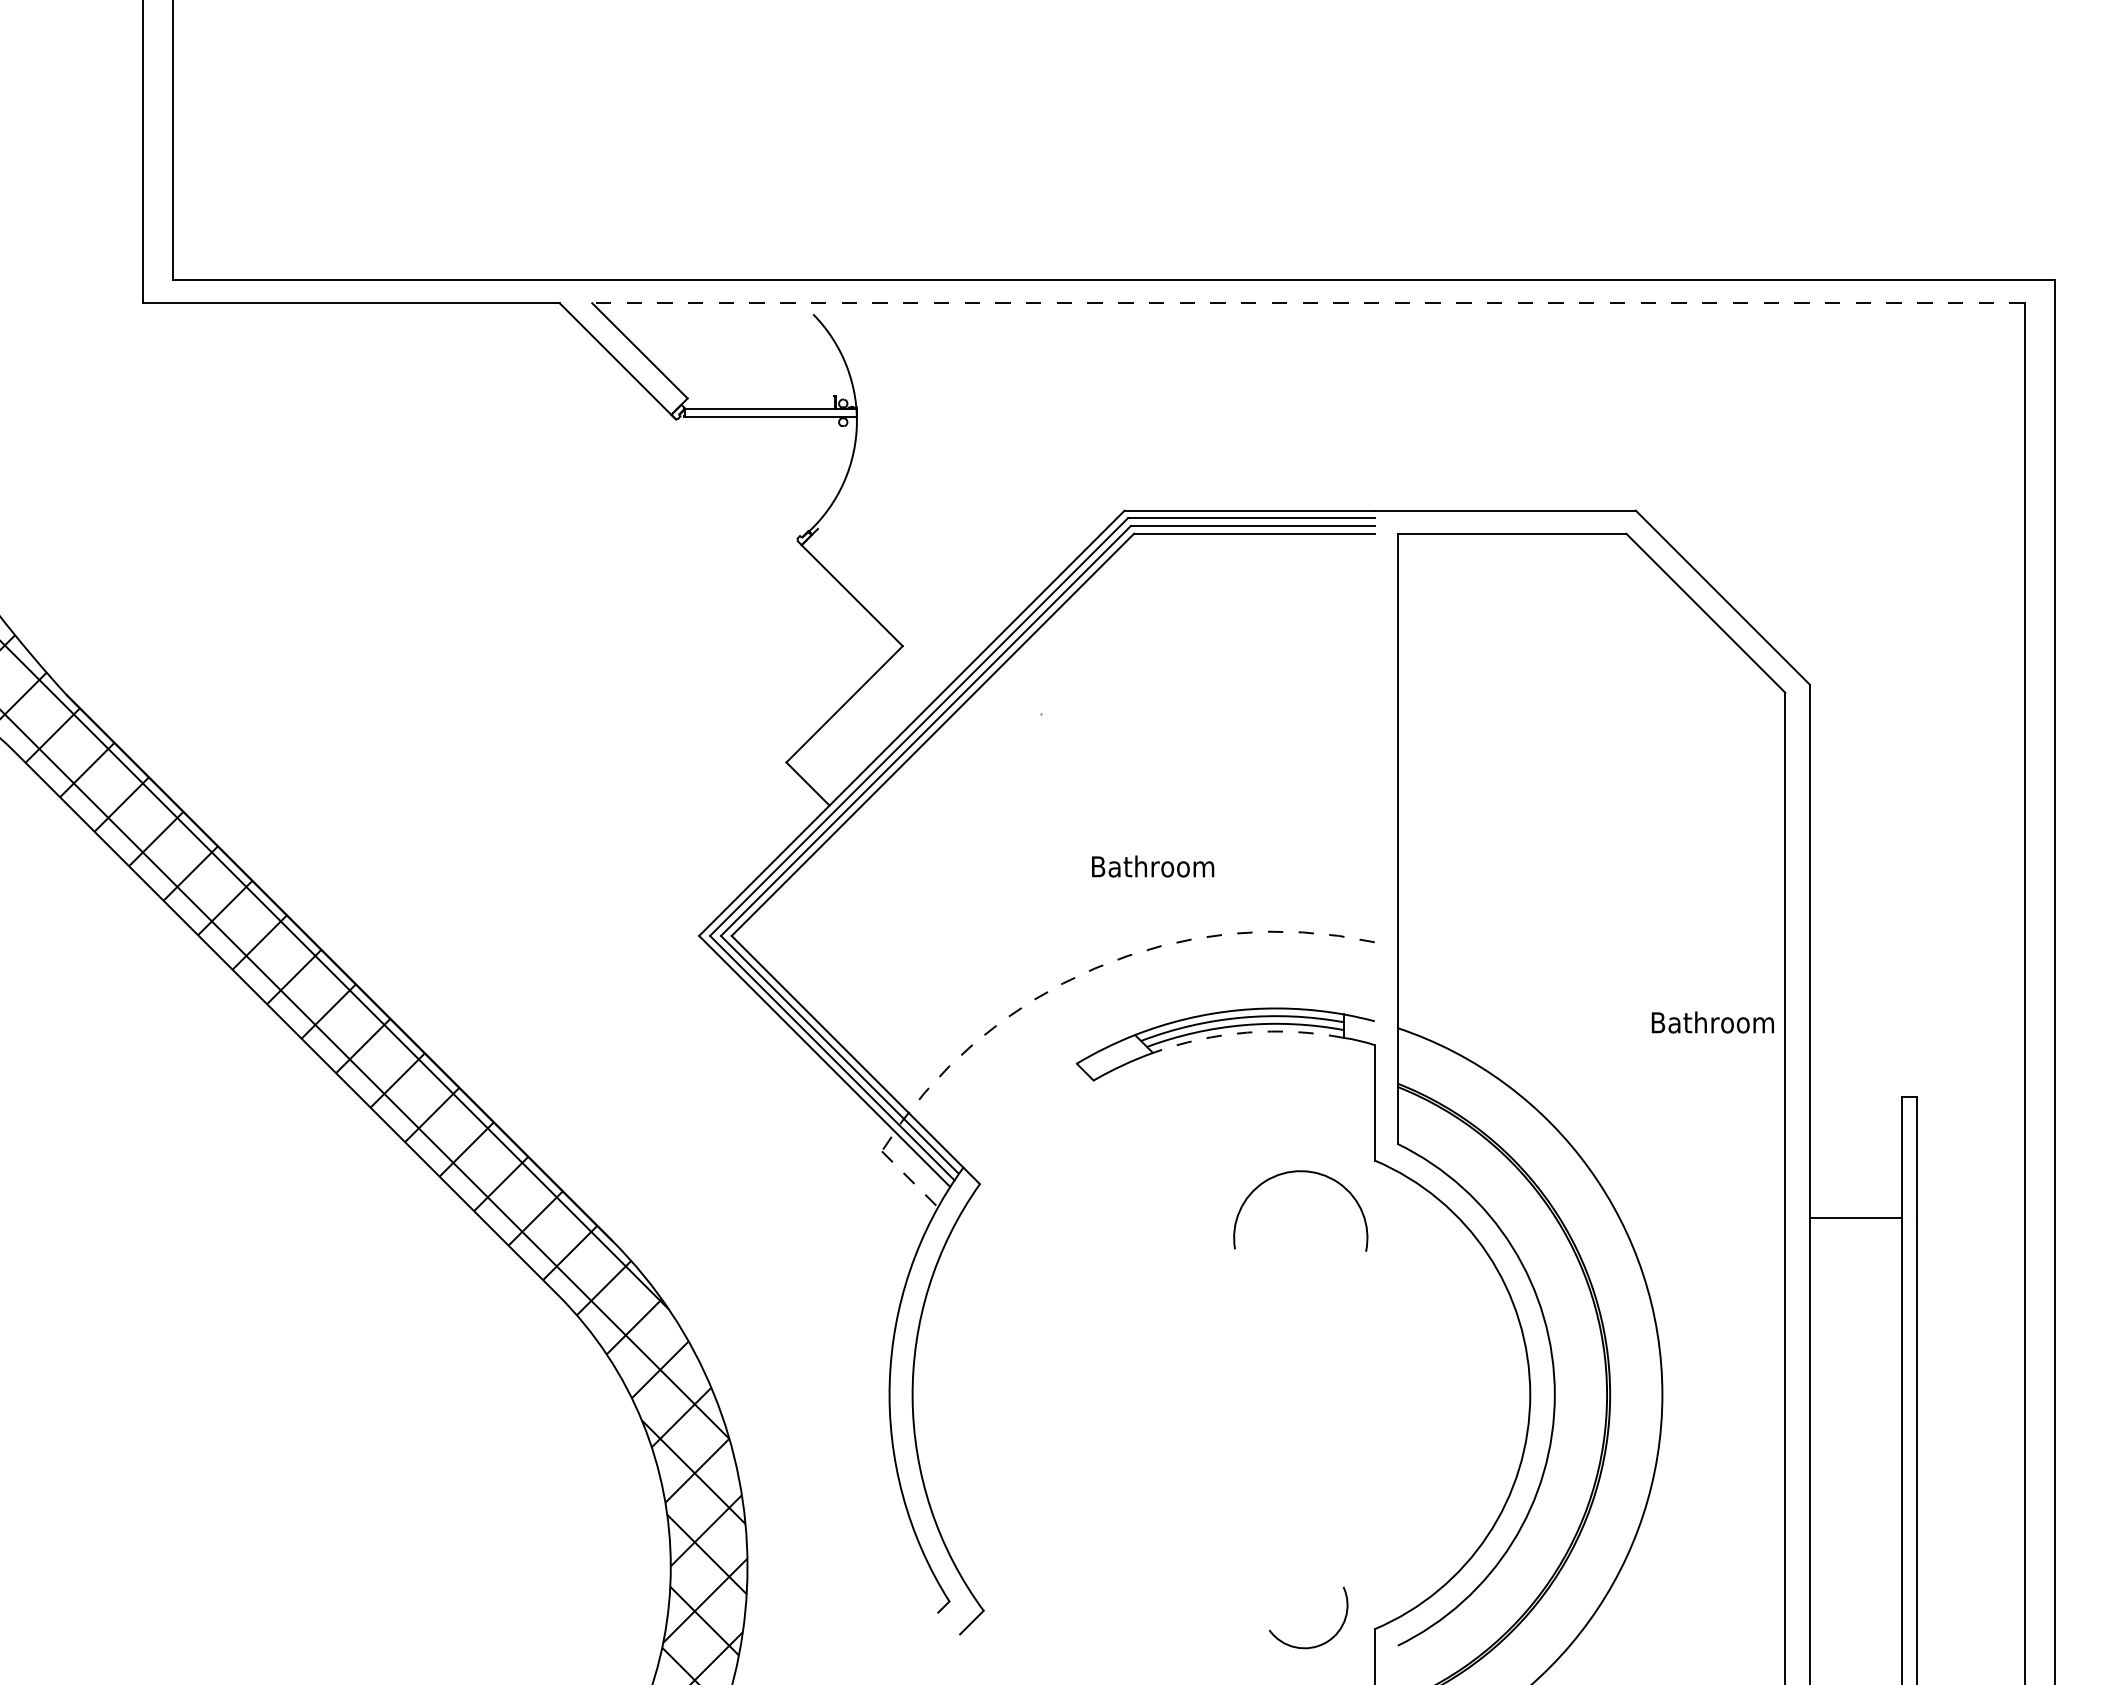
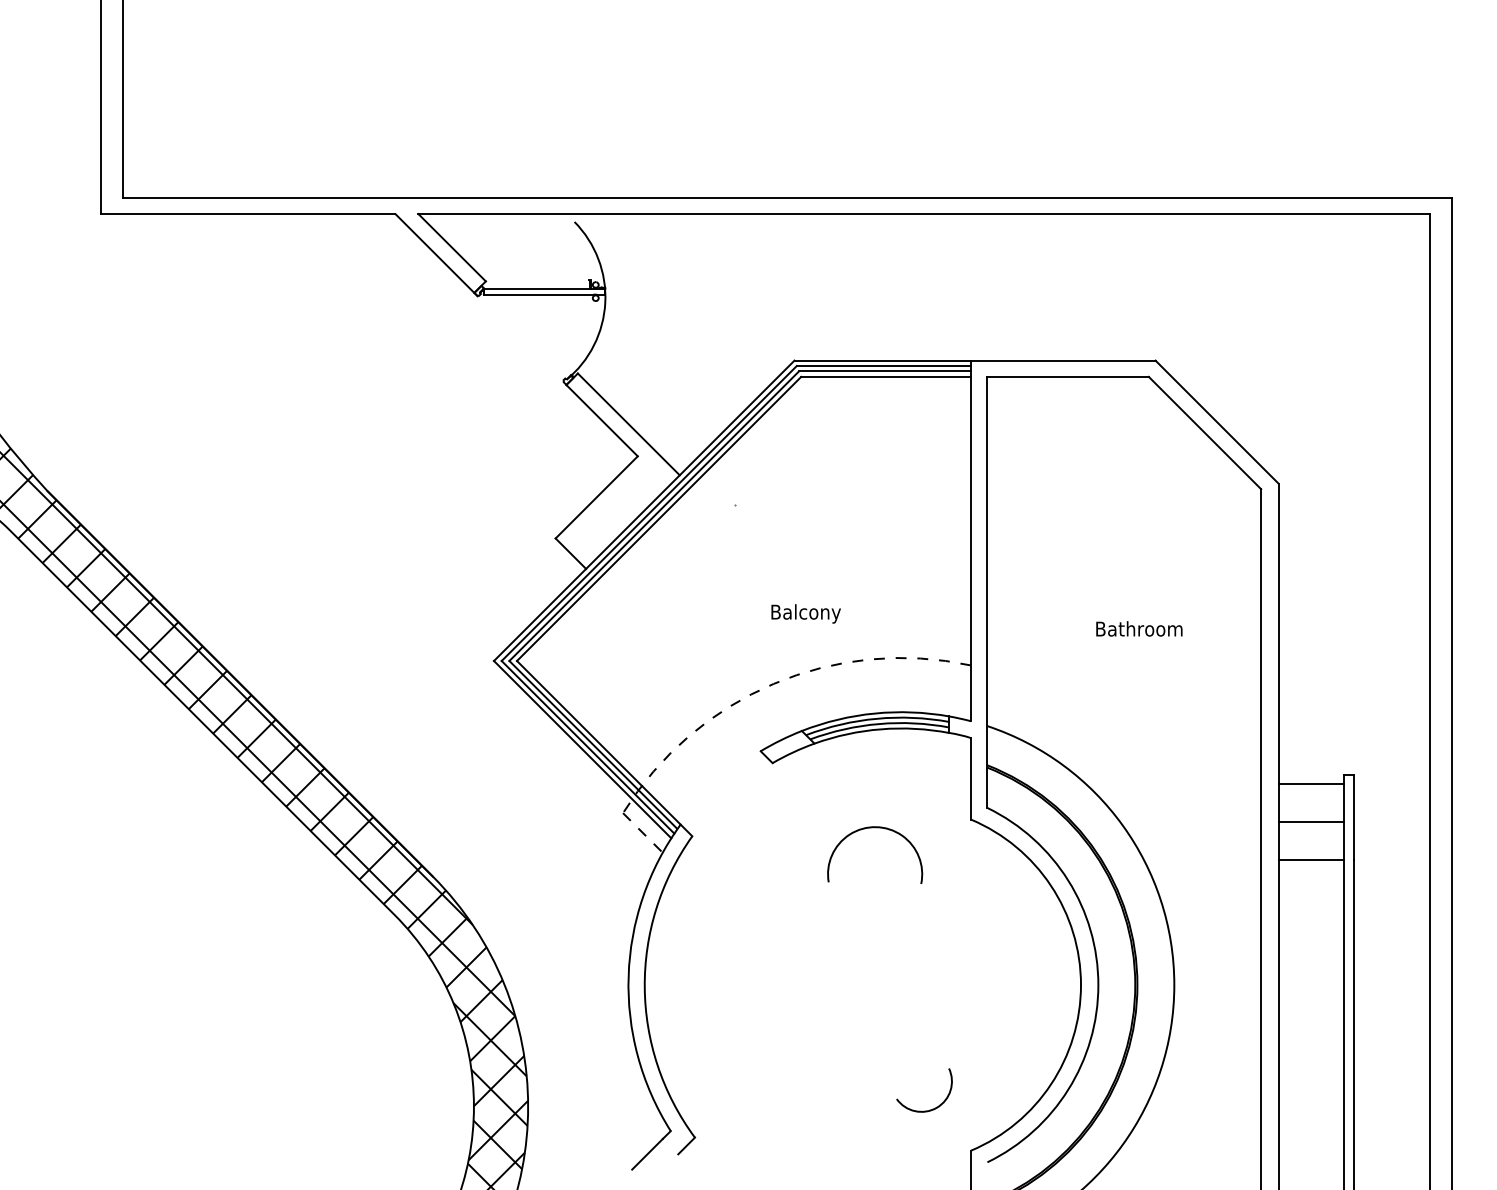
line: (1307, 303) -> (923, 214), dashed -> solid
line: (889, 600) -> (628, 424), added
line: (1374, 765) -> (970, 540), added
text: (1168, 869) -> (825, 614), Bathroom -> Balcony
text: (1712, 1022) -> (1139, 628), moved
arc: (1247, 1032) -> (881, 729), dashed -> solid
line: (1855, 1110) -> (1310, 784), added
line: (1855, 1164) -> (1310, 822), added
arc: (1300, 1172) -> (874, 828), moved
line: (916, 1634) -> (647, 1154), added
arc: (1321, 1643) -> (933, 1108), moved

